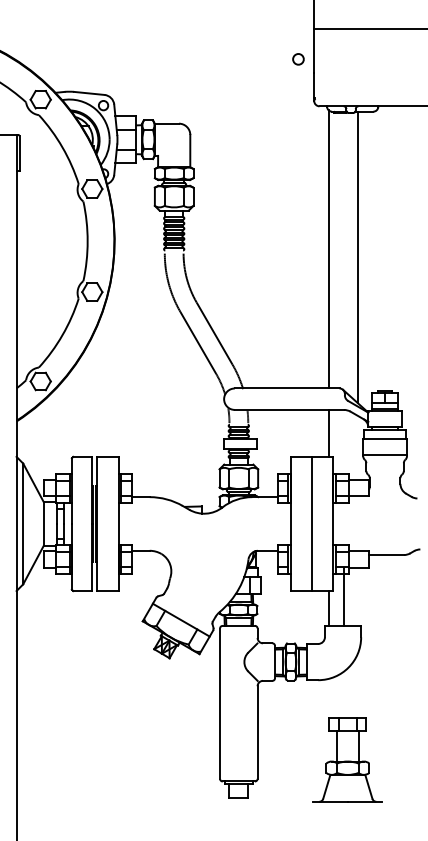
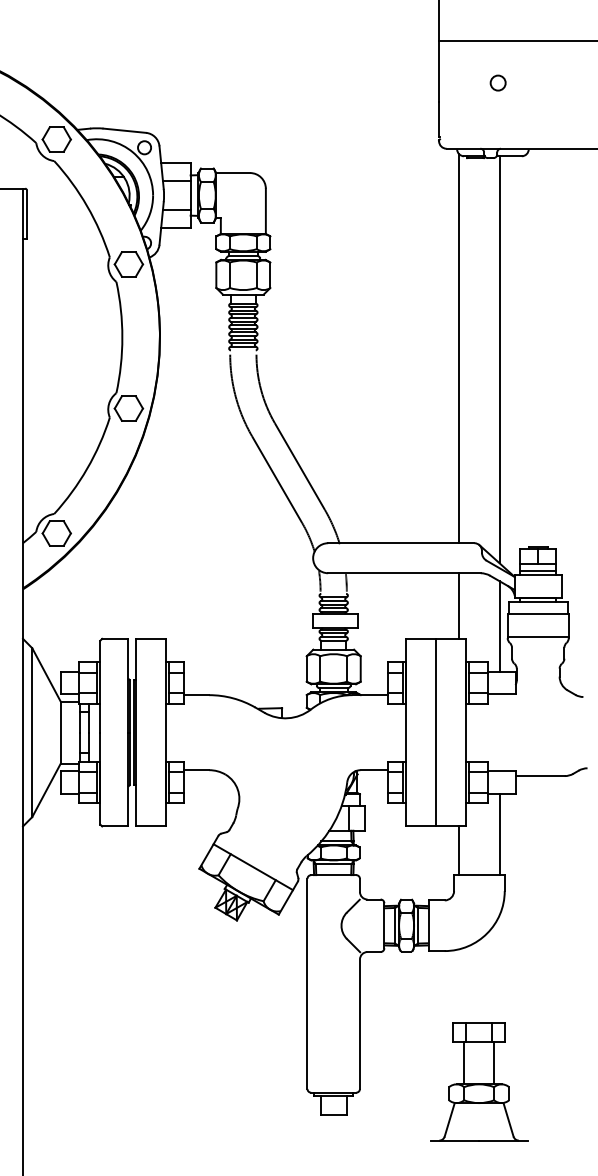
circle: (298, 59) -> (498, 83), moved
line: (357, 447) -> (499, 625), added
line: (343, 596) -> (499, 834), moved
part: (347, 759) -> (478, 1081), moved

